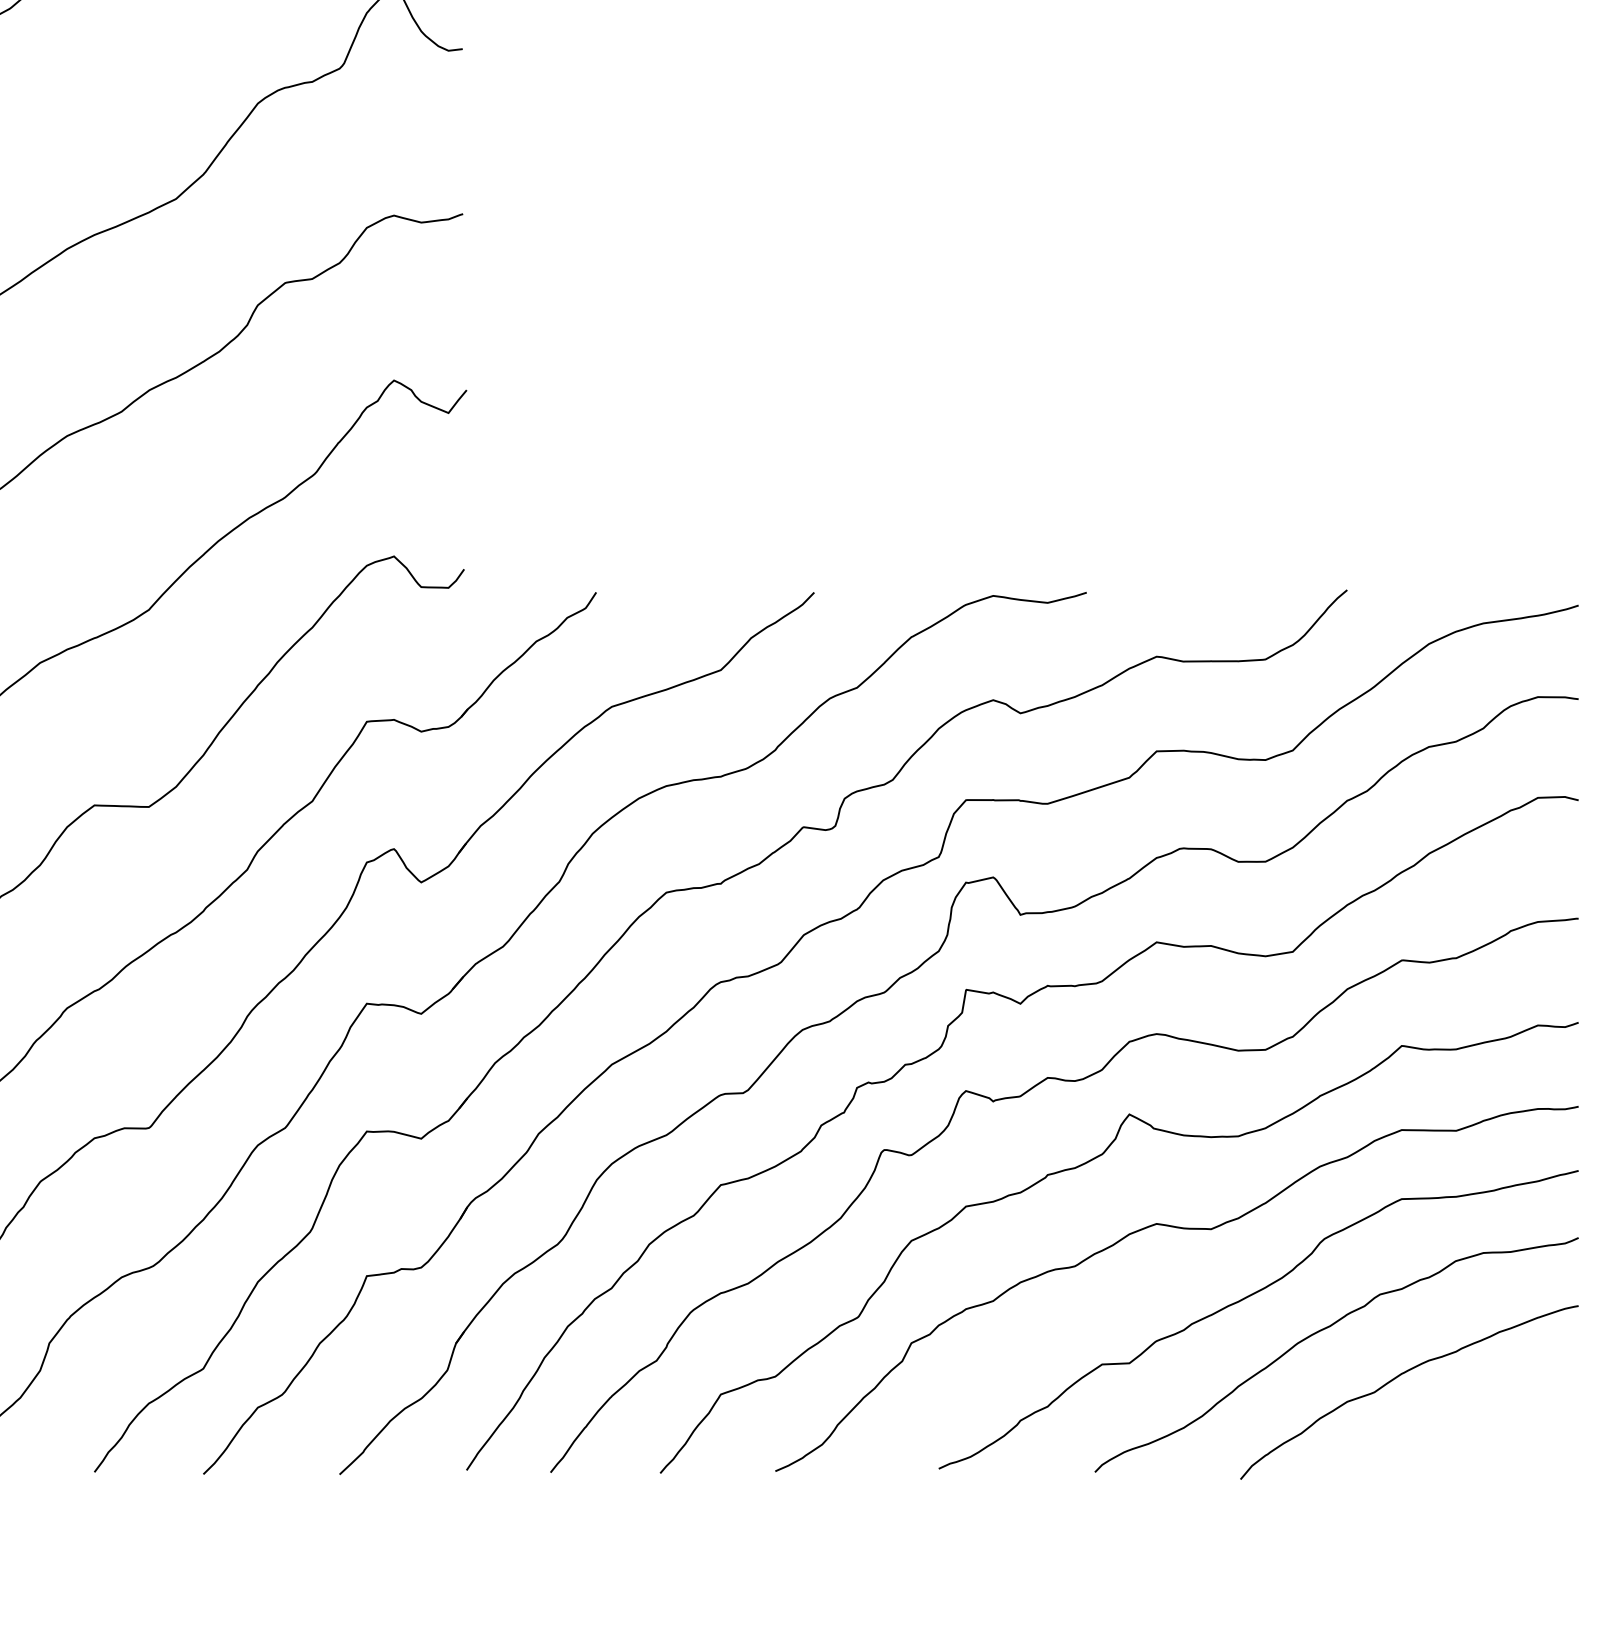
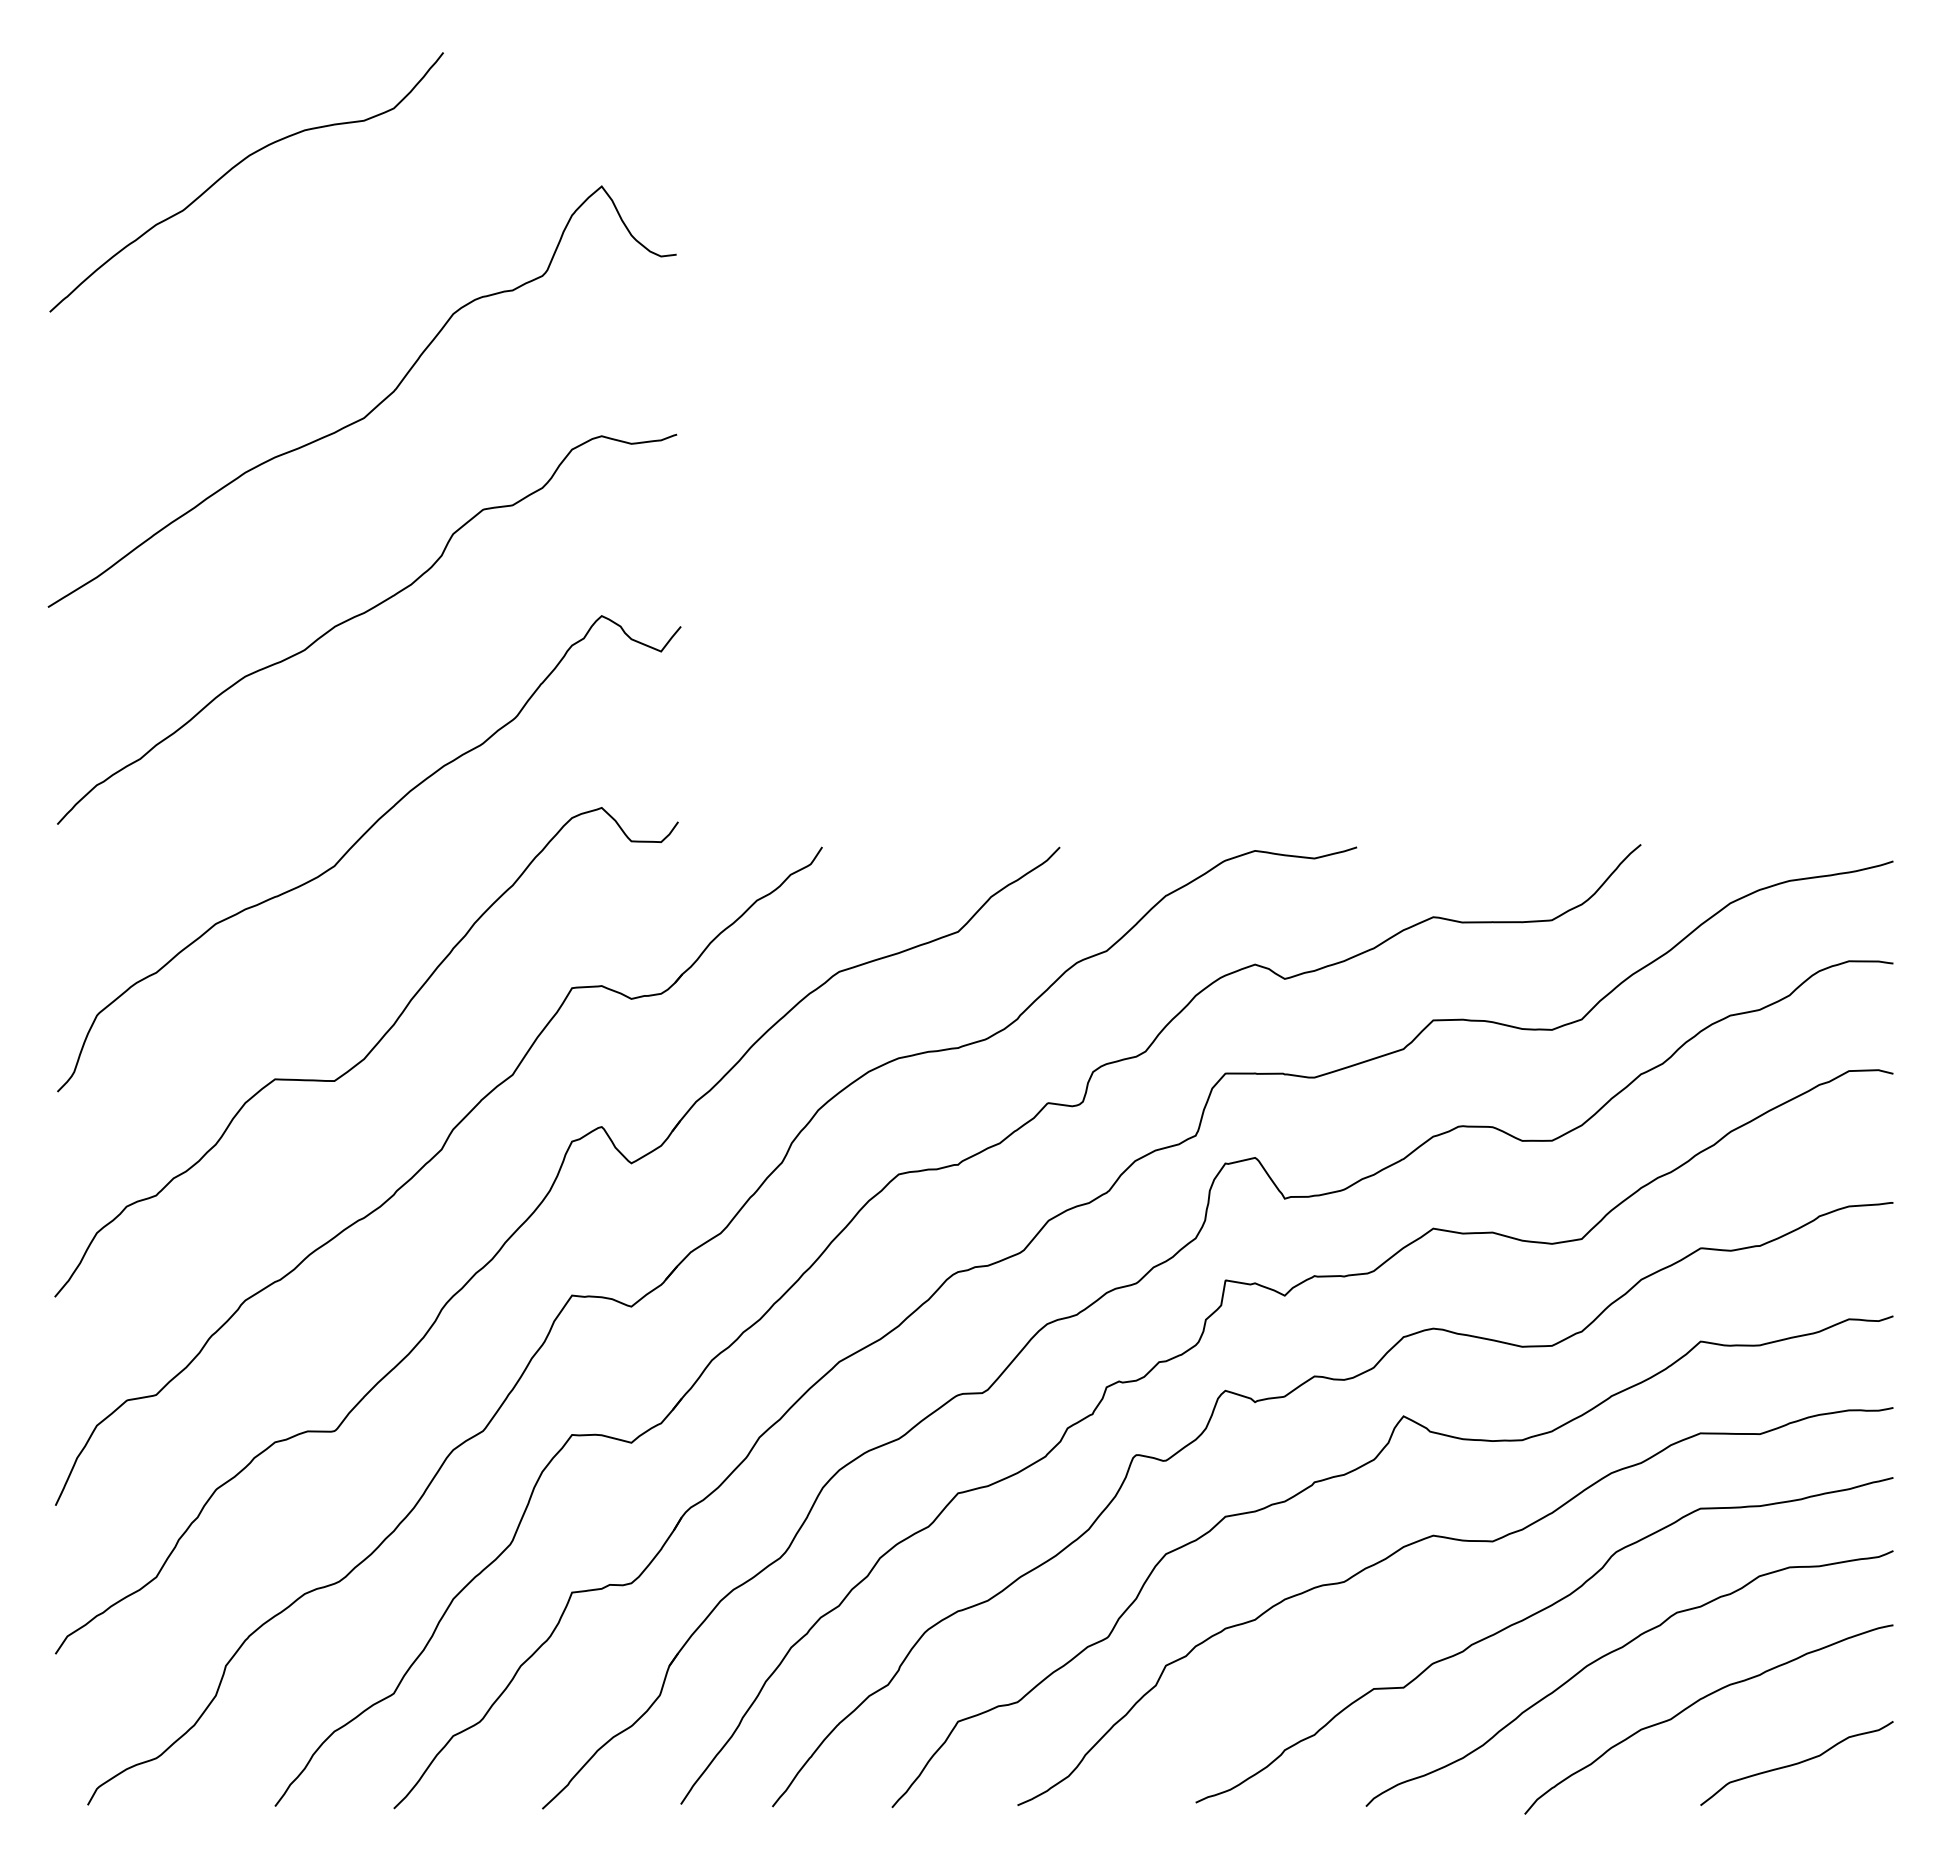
curve: (1489, 1432) -> (1796, 1763), added

